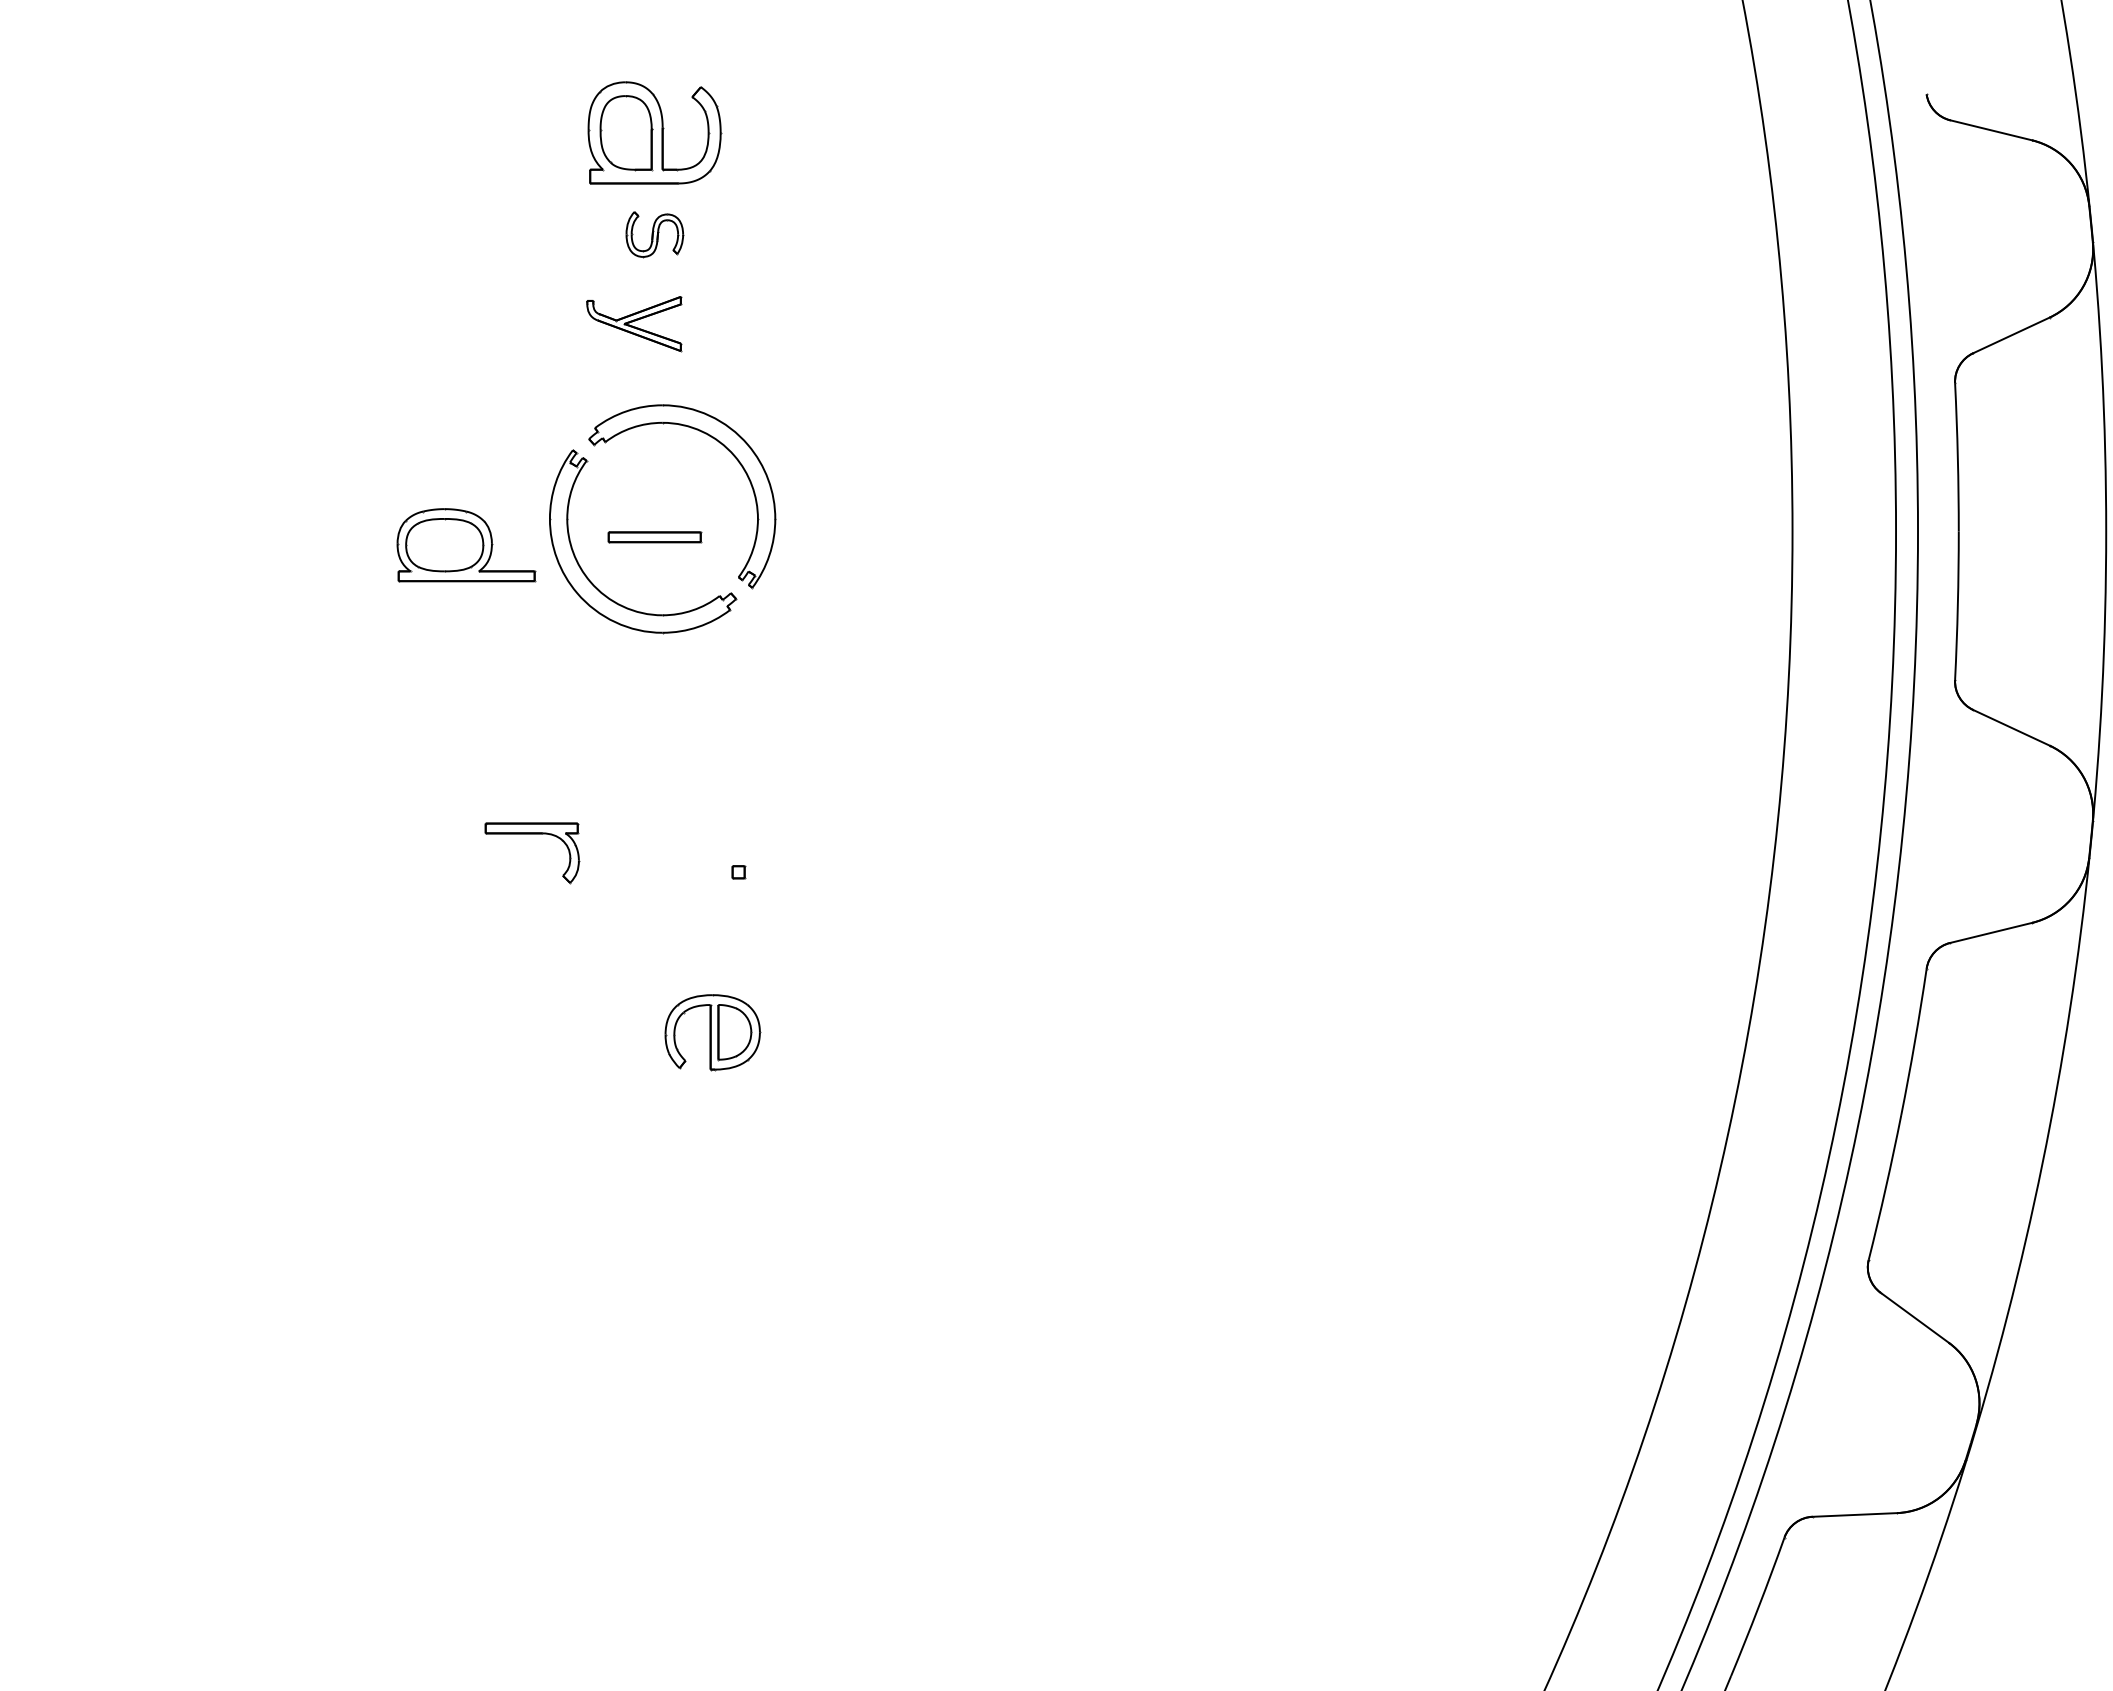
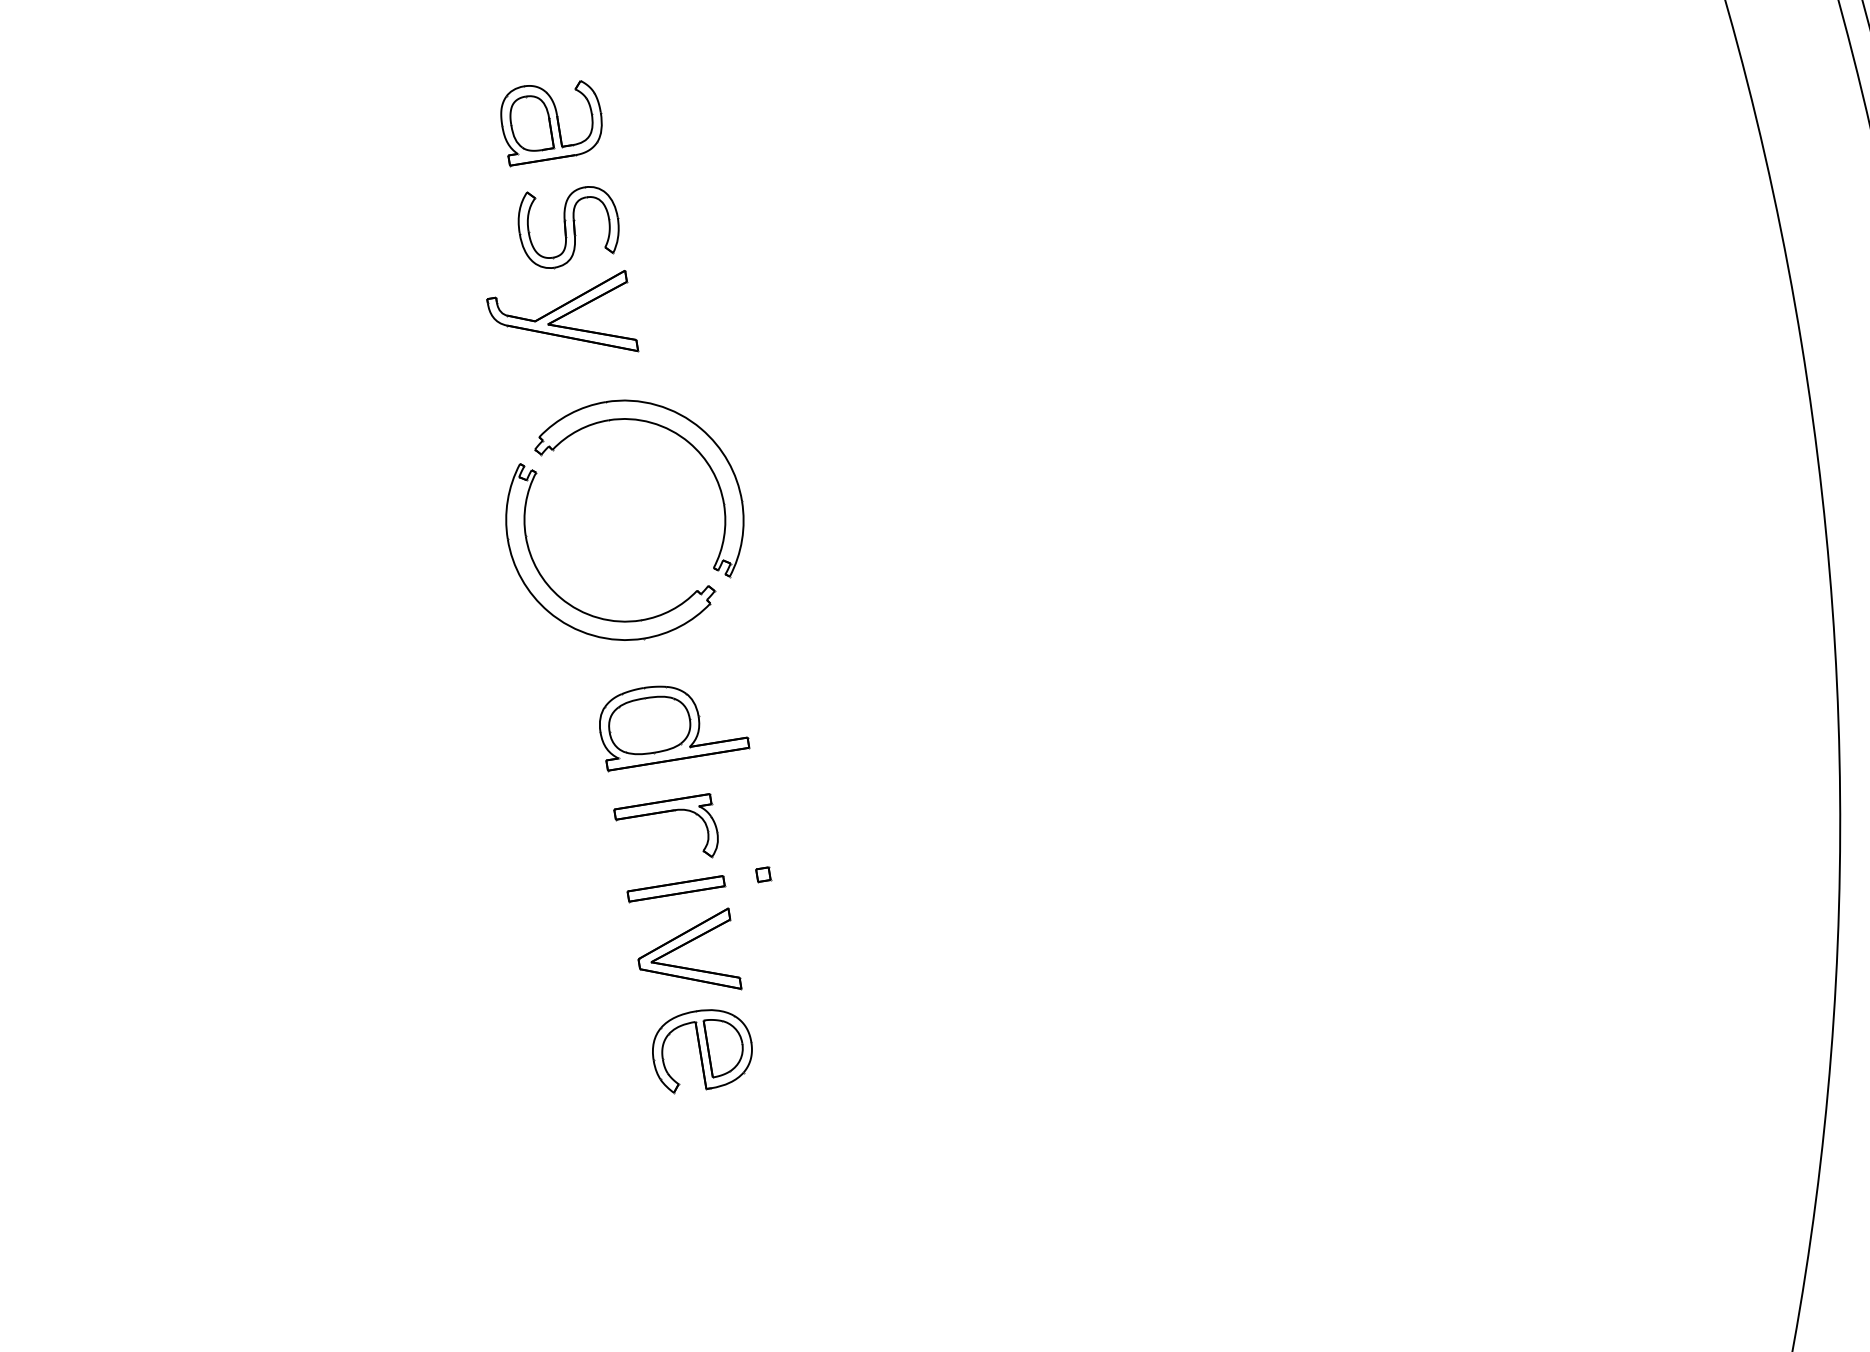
part: (654, 133) -> (551, 120), size x0.71
part: (654, 234) -> (568, 225), size x1.67
part: (634, 324) -> (562, 322), size x1.43
part: (654, 537) -> (675, 889), moved
part: (466, 545) -> (672, 722), moved
part: (532, 834) -> (664, 813), moved
part: (650, 946) -> (684, 966), added
part: (712, 1032) -> (702, 1050), moved

